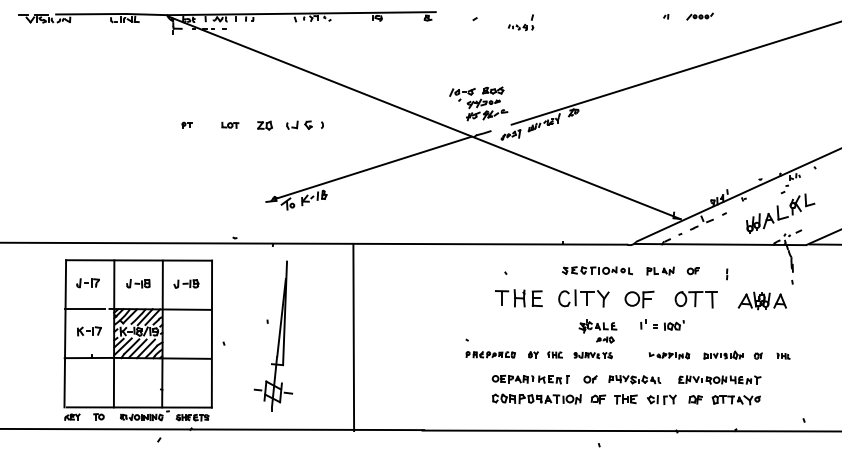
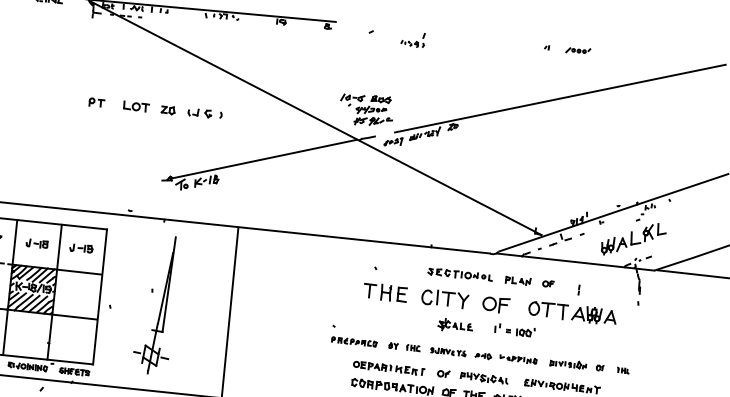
part: (186, 124) -> (96, 101), size x1.67
part: (230, 125) -> (136, 106), size x1.67
part: (761, 300) -> (593, 314), moved
part: (605, 339) -> (483, 355), moved

